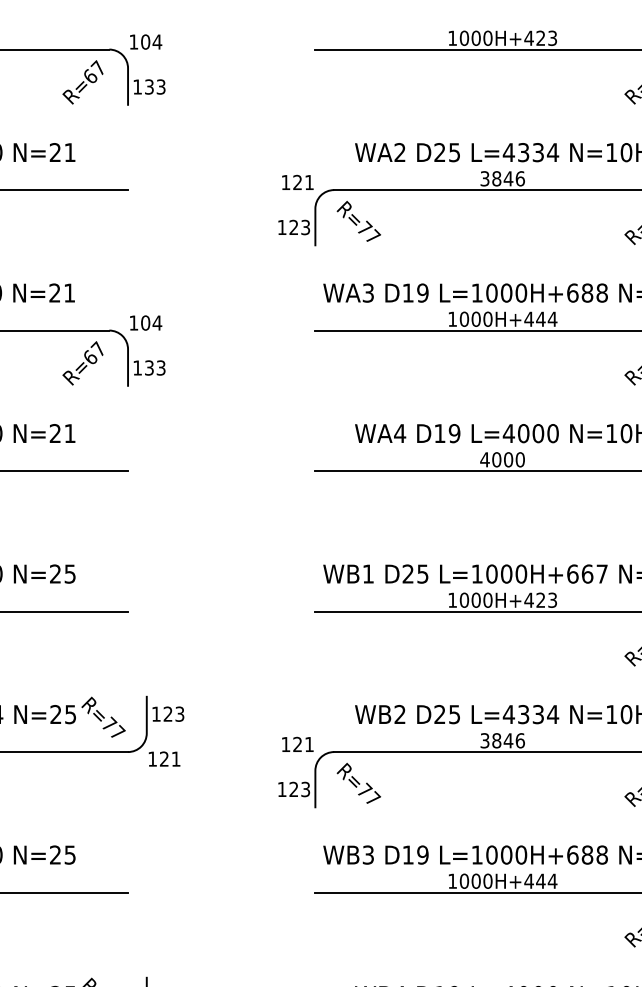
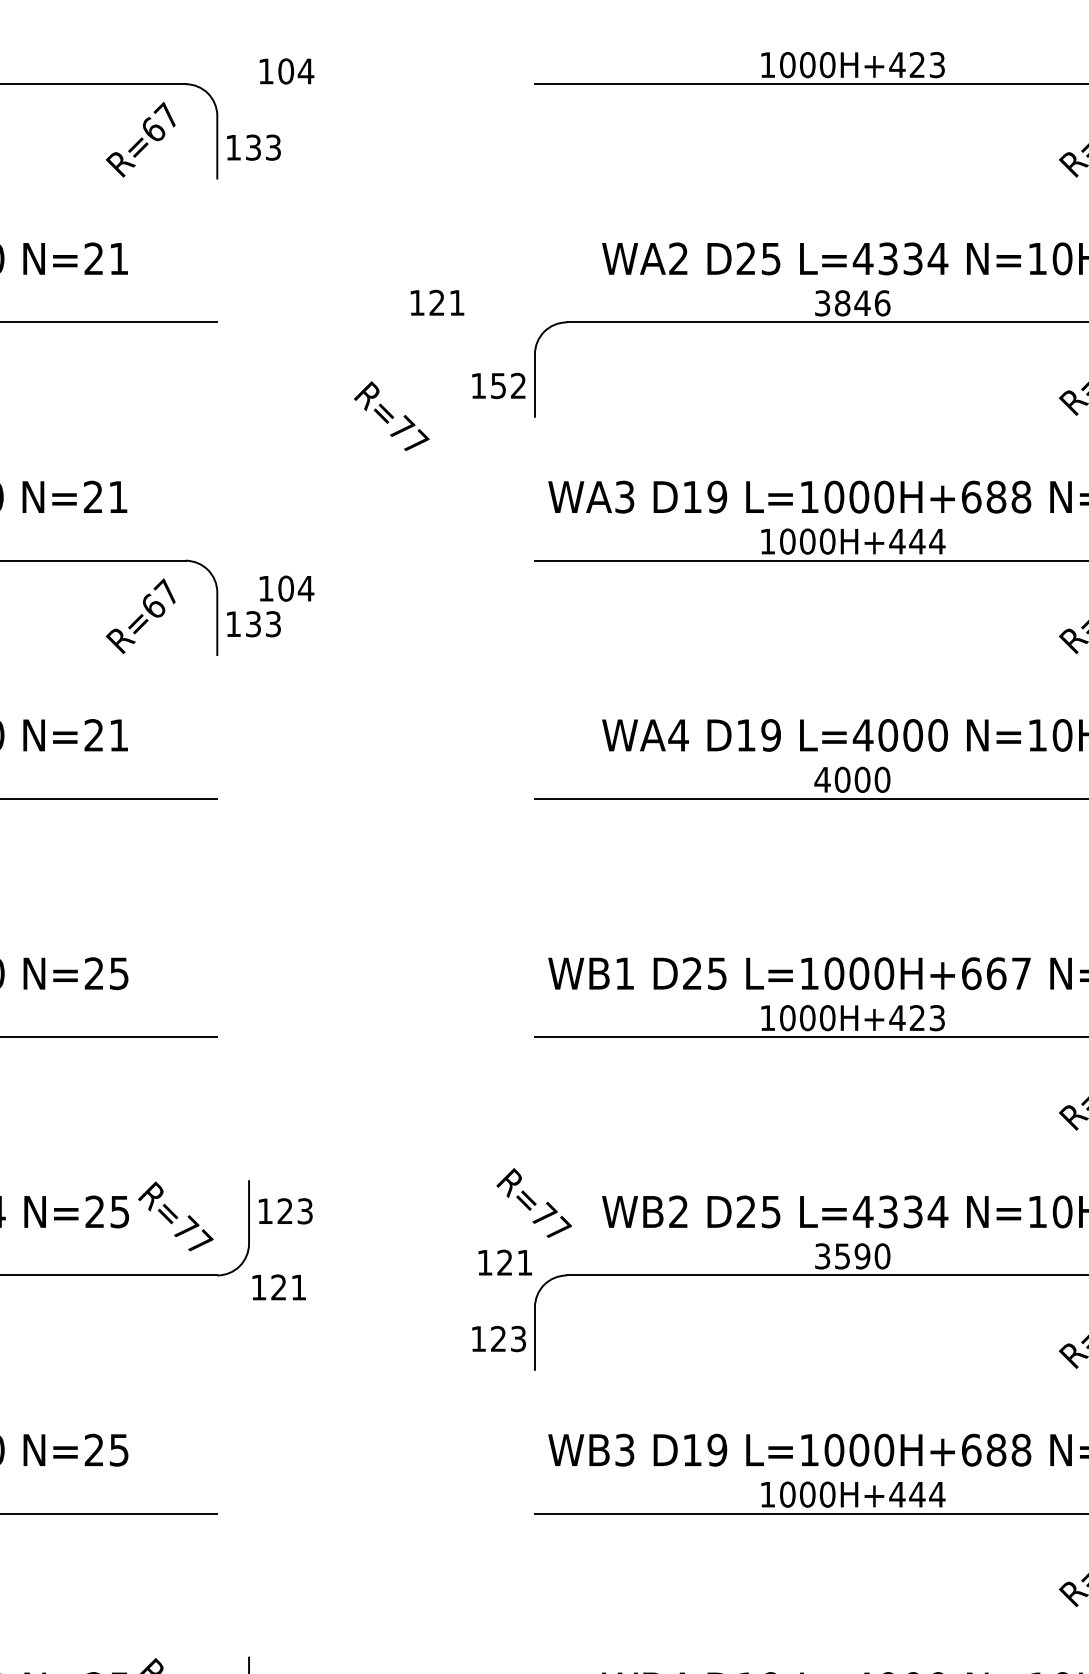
text: (146, 41) -> (287, 70), moved
text: (297, 181) -> (436, 301), moved
text: (358, 221) -> (391, 416), moved
text: (299, 227) -> (508, 385), 123 -> 152
text: (146, 322) -> (287, 587), moved
text: (508, 740) -> (862, 1255), 3846 -> 3590
text: (358, 782) -> (533, 1201), moved

